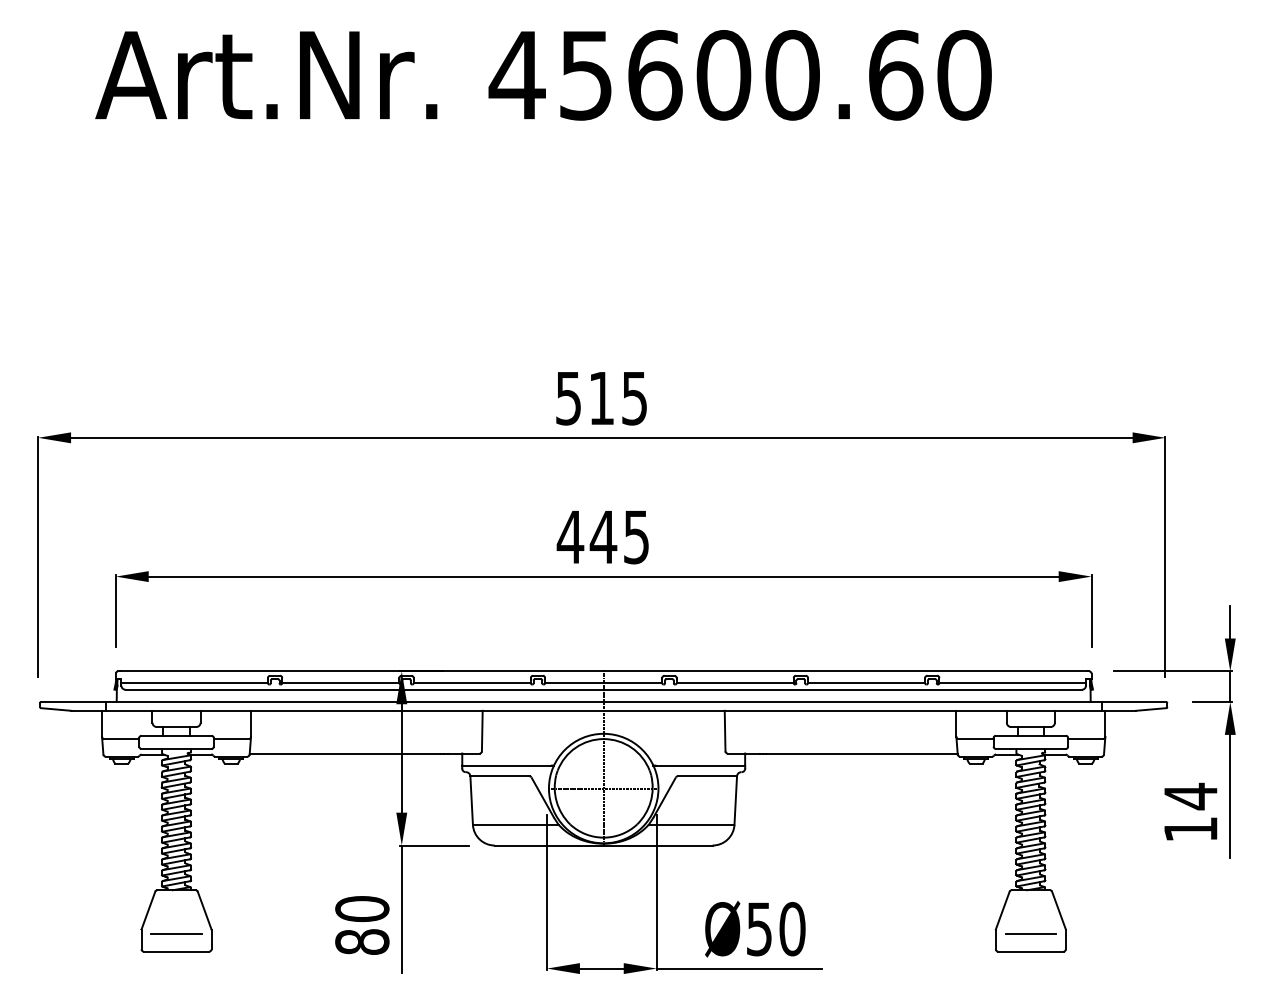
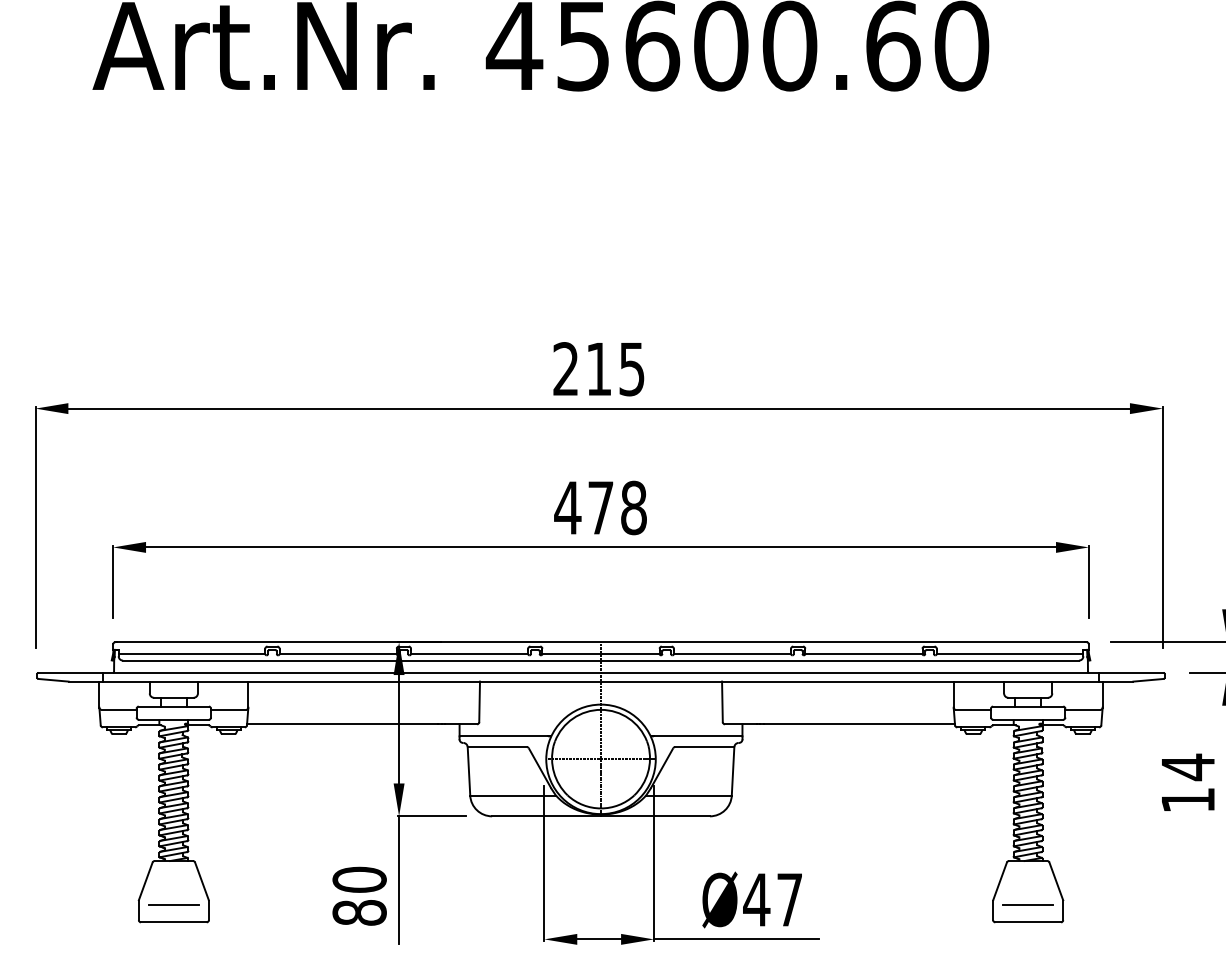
text: (568, 398) -> (565, 369), 515 -> 215
text: (619, 537) -> (616, 508), 445 -> 478
text: (775, 929) -> (772, 900), Ø50 -> Ø47

